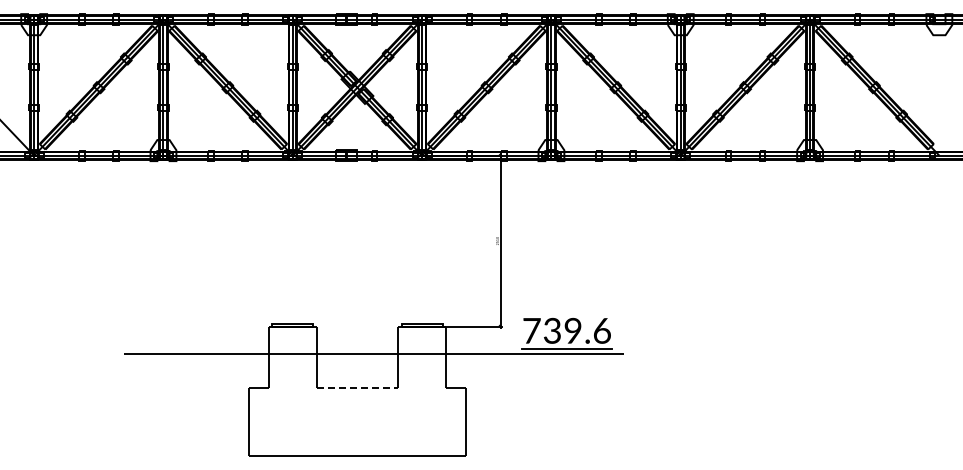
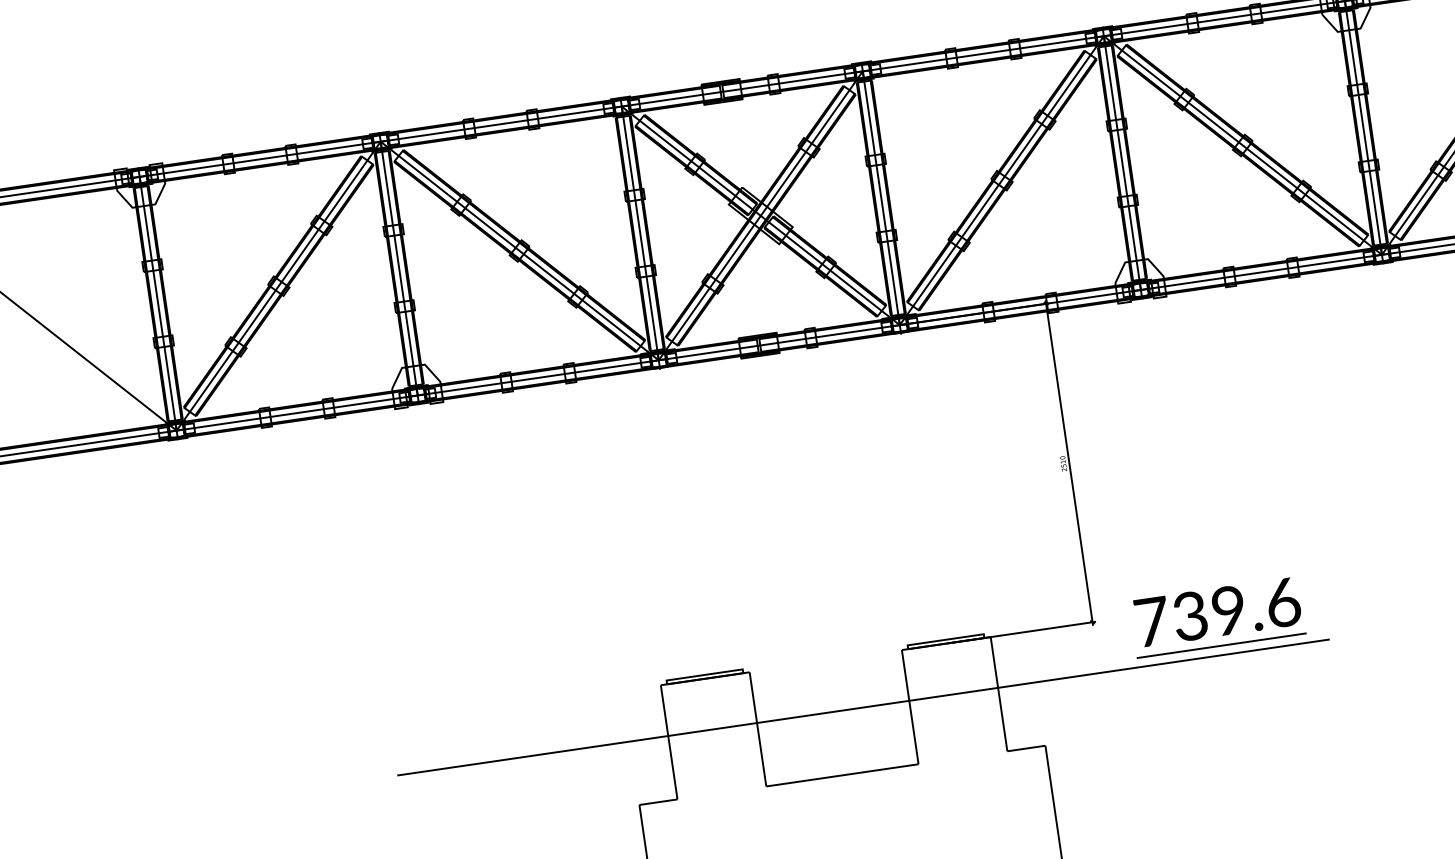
line: (357, 387) -> (842, 774), dashed -> solid

